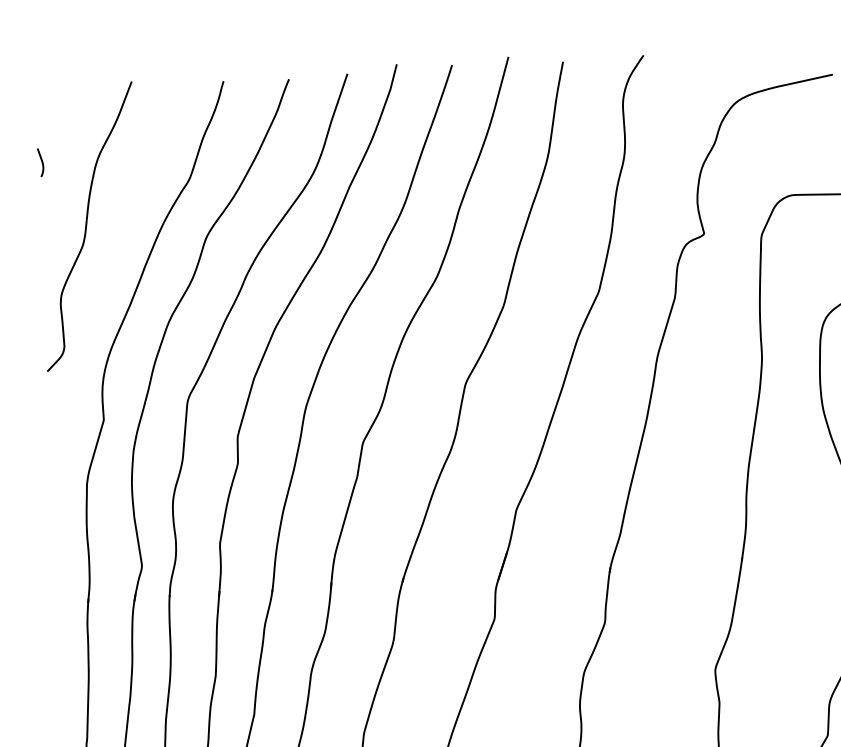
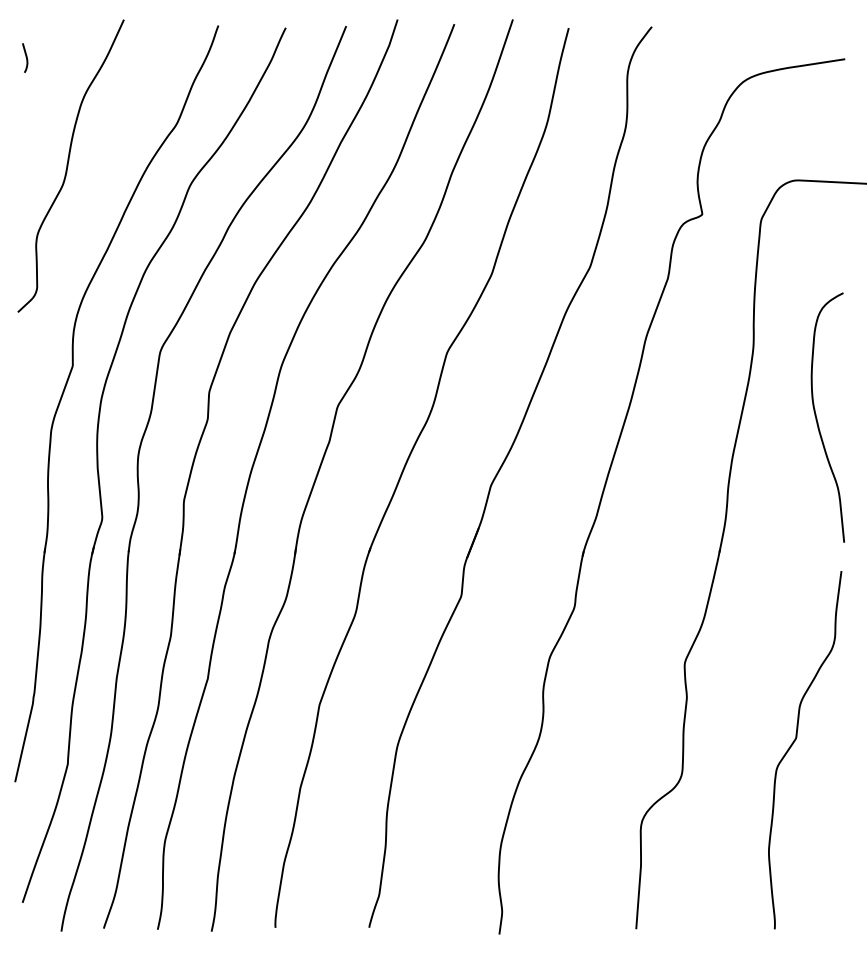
curve: (41, 162) -> (25, 57), moved

